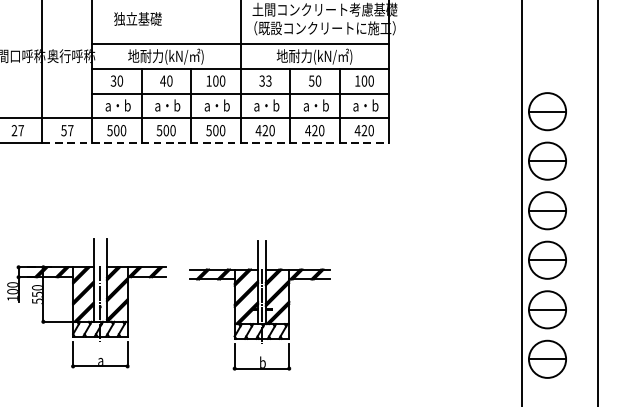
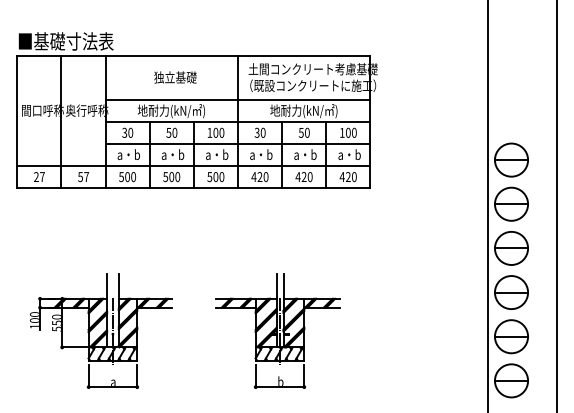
text: (137, 18) -> (175, 77), moved
text: (162, 80) -> (168, 132), 40 -> 50
text: (268, 80) -> (262, 132), 33 -> 30
line: (215, 143) -> (215, 188), dashed -> solid
part: (259, 305) -> (277, 330), moved

